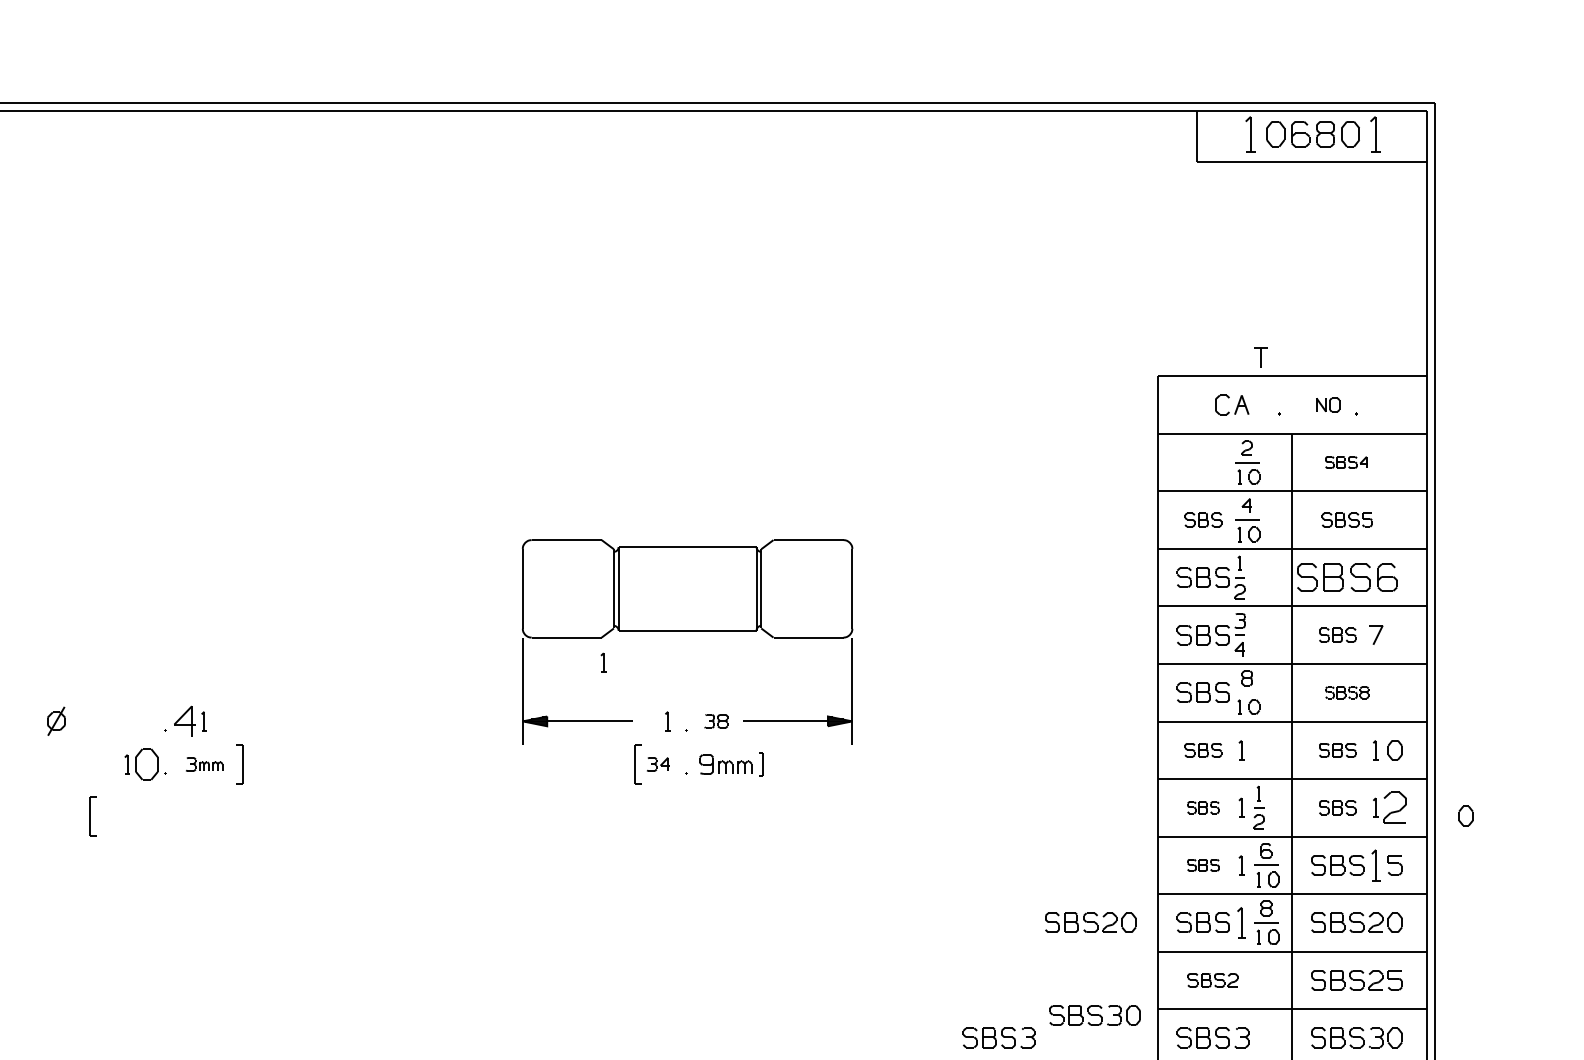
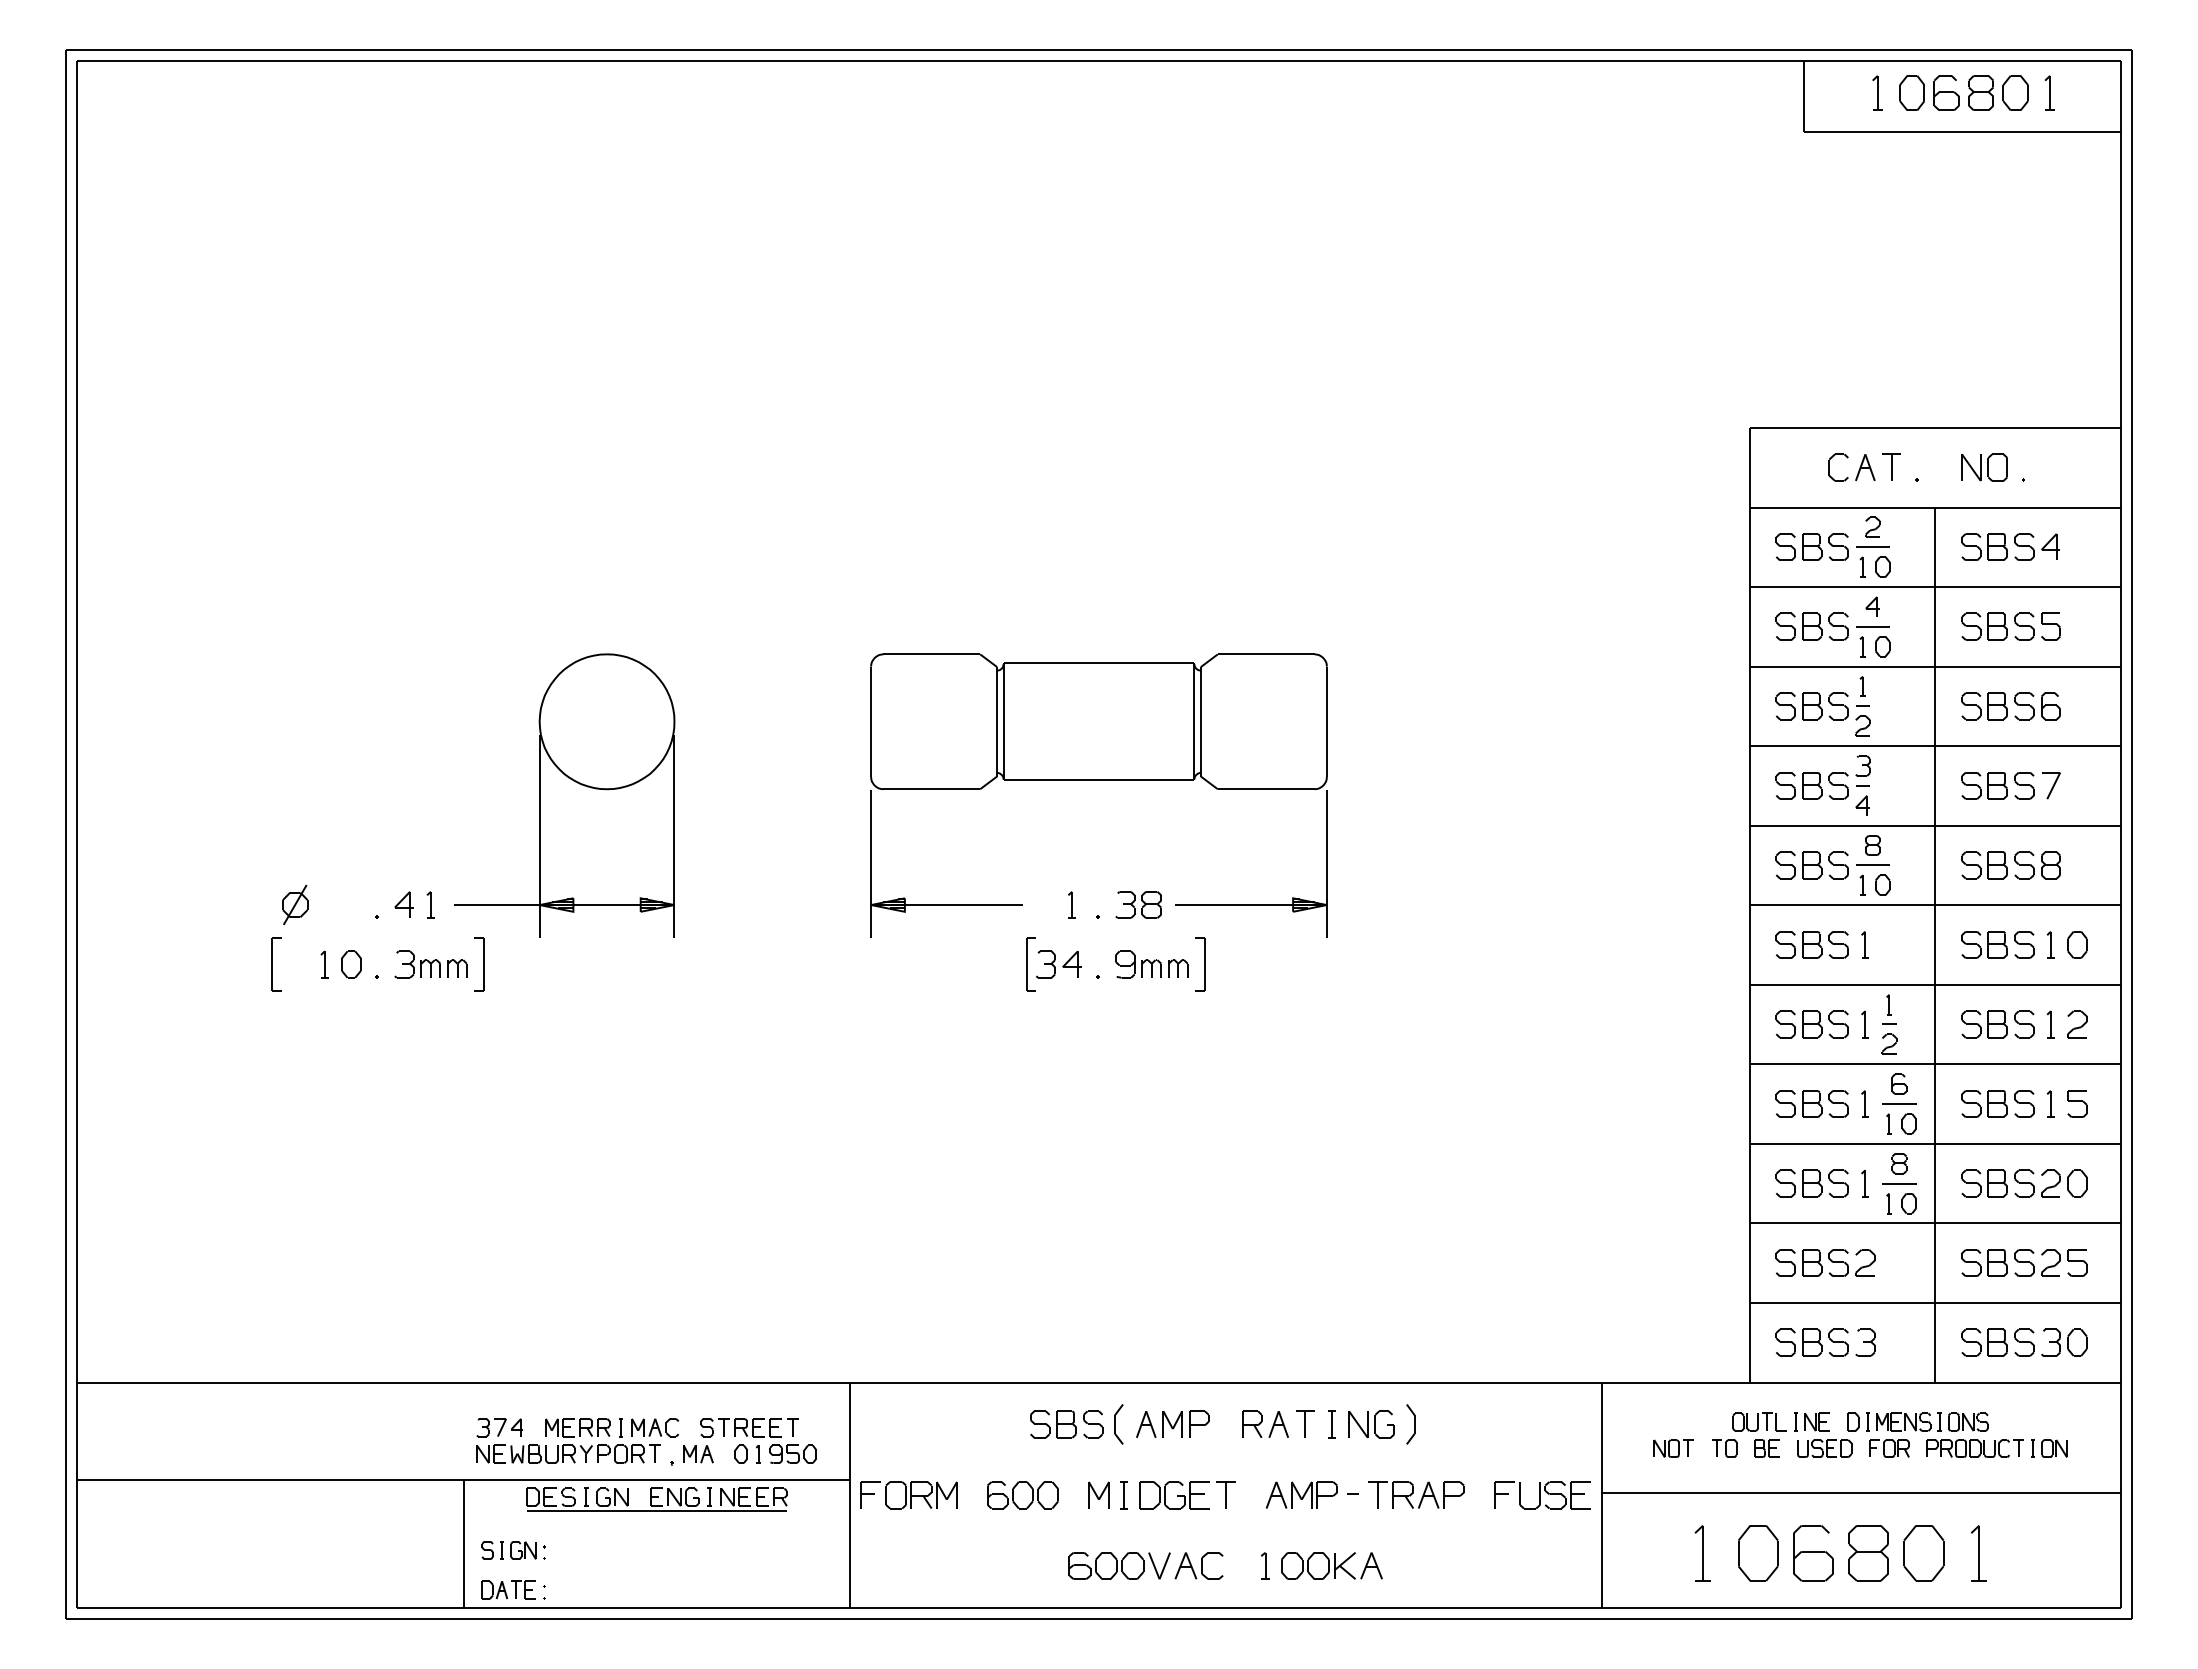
part: (1250, 133) -> (1877, 92), size x0.71
part: (1374, 133) -> (2049, 92), size x0.71
part: (1260, 357) -> (1891, 466), moved
part: (1327, 404) -> (1984, 467), size x1.43
part: (1202, 462) -> (1811, 546), added
part: (1346, 462) -> (2010, 546), size x1.67
part: (1202, 519) -> (1811, 626), size x1.43
part: (1346, 519) -> (2010, 626), size x1.43
part: (1346, 577) -> (2010, 706), size x0.71
part: (1337, 634) -> (1997, 785), size x1.43
part: (301, 642) -> (564, 795), added
part: (603, 662) -> (982, 823), removed
line: (1246, 692) -> (1872, 864), added
part: (1346, 692) -> (2010, 865), size x1.67
part: (56, 720) -> (295, 904), moved
part: (184, 720) -> (403, 904), size x0.62
part: (716, 720) -> (1138, 904), size x1.43
part: (1202, 749) -> (1811, 944), size x1.43
part: (1337, 749) -> (1997, 944), size x1.43
part: (146, 764) -> (351, 964), size x0.62
part: (204, 764) -> (430, 964), size x1.43
part: (658, 764) -> (1058, 964), size x1.43
part: (760, 764) -> (1200, 964), size x1.67
part: (1202, 807) -> (1811, 1024), size x1.67
part: (1337, 807) -> (1997, 1024), size x1.43
part: (1395, 807) -> (2077, 1024), size x0.62
part: (1466, 815) -> (2175, 1035), removed
part: (92, 816) -> (276, 964), moved
part: (1202, 864) -> (1811, 1103), size x1.67
part: (1375, 864) -> (2050, 1103), size x0.62
part: (1090, 922) -> (1656, 1183), removed
part: (1241, 922) -> (1864, 1183), size x0.62
part: (1212, 979) -> (1825, 1262), size x1.43
part: (1095, 1015) -> (1662, 1311), removed
part: (998, 1037) -> (1529, 1342), removed

